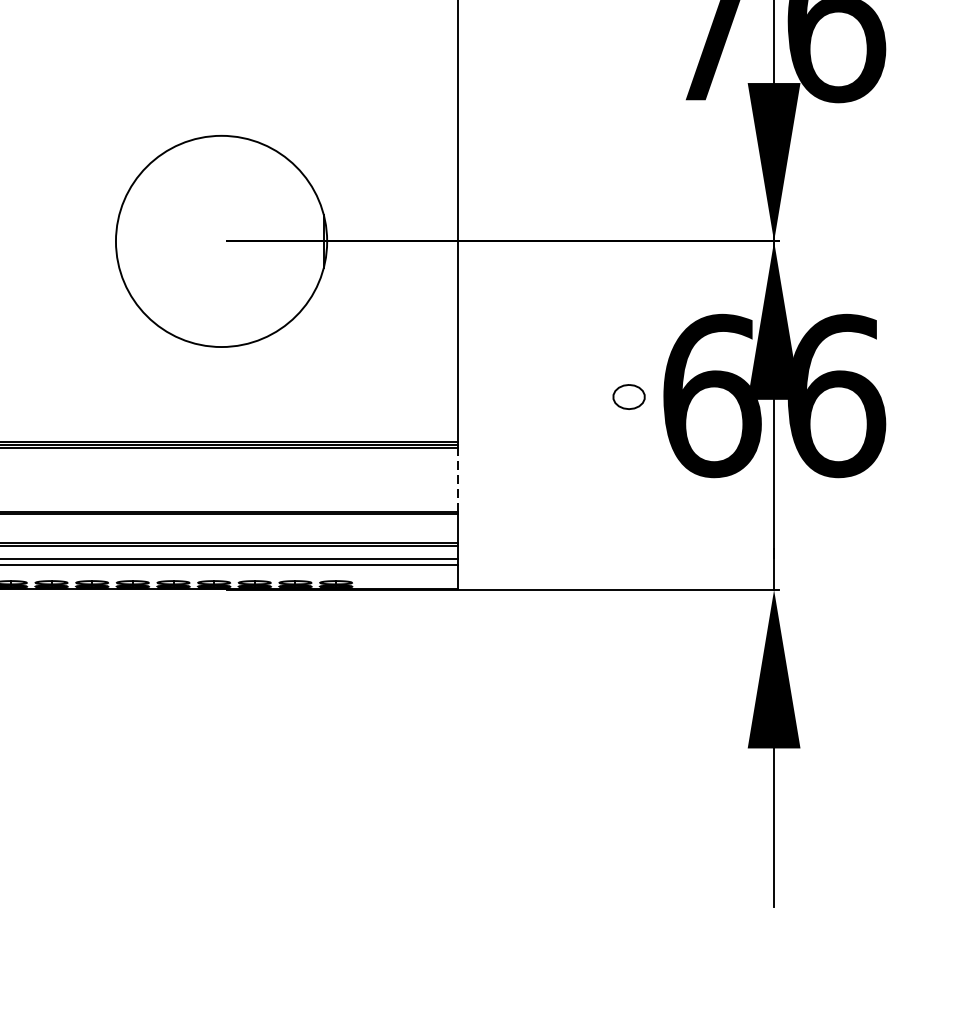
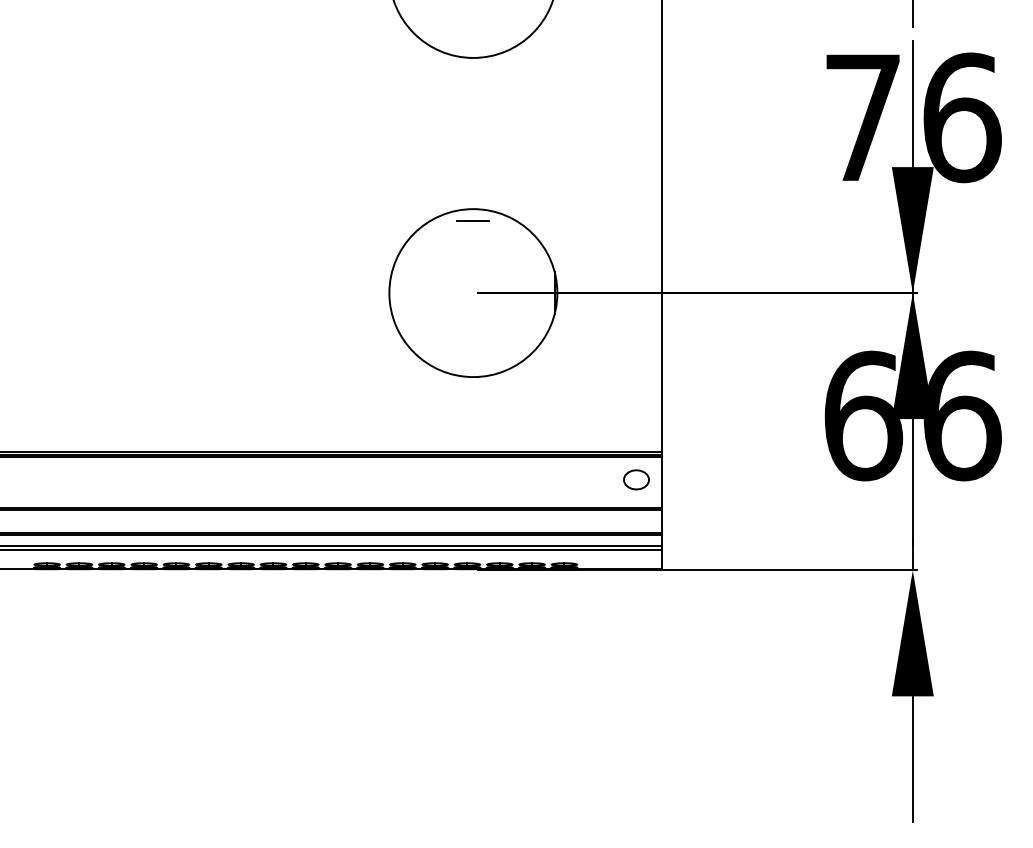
line: (221, 151) -> (473, 221), added
part: (629, 396) -> (636, 479), moved
line: (458, 479) -> (661, 482), dashed -> solid

